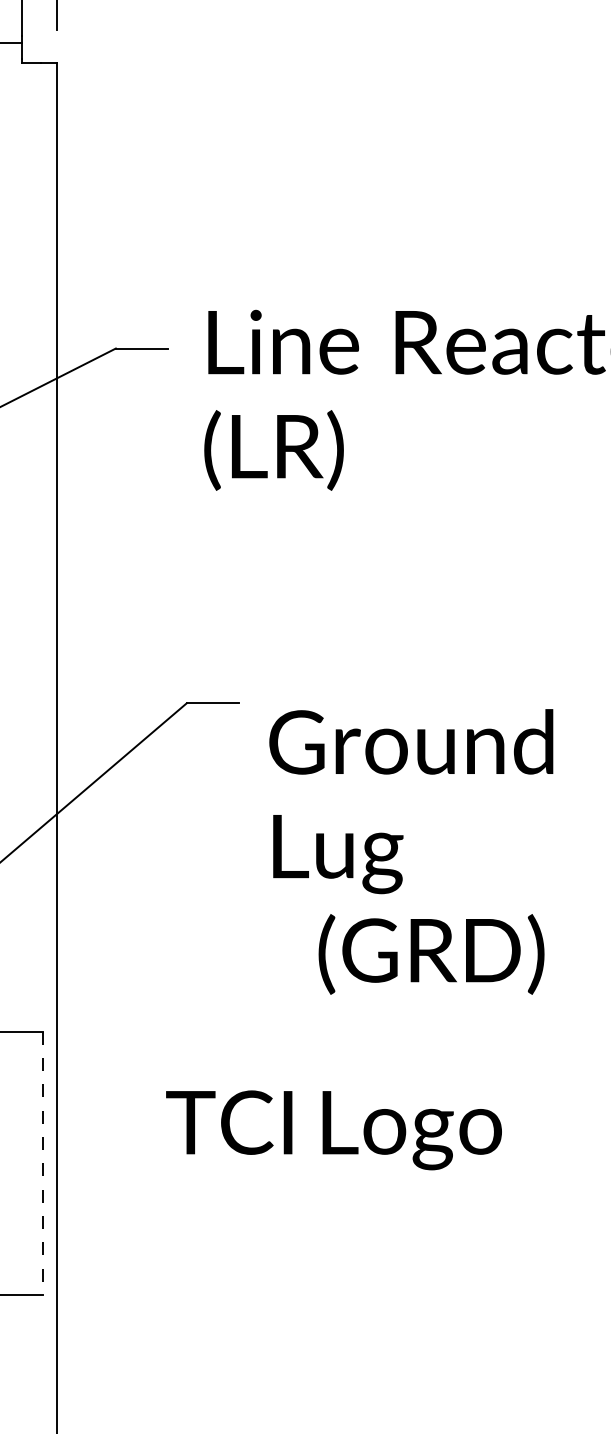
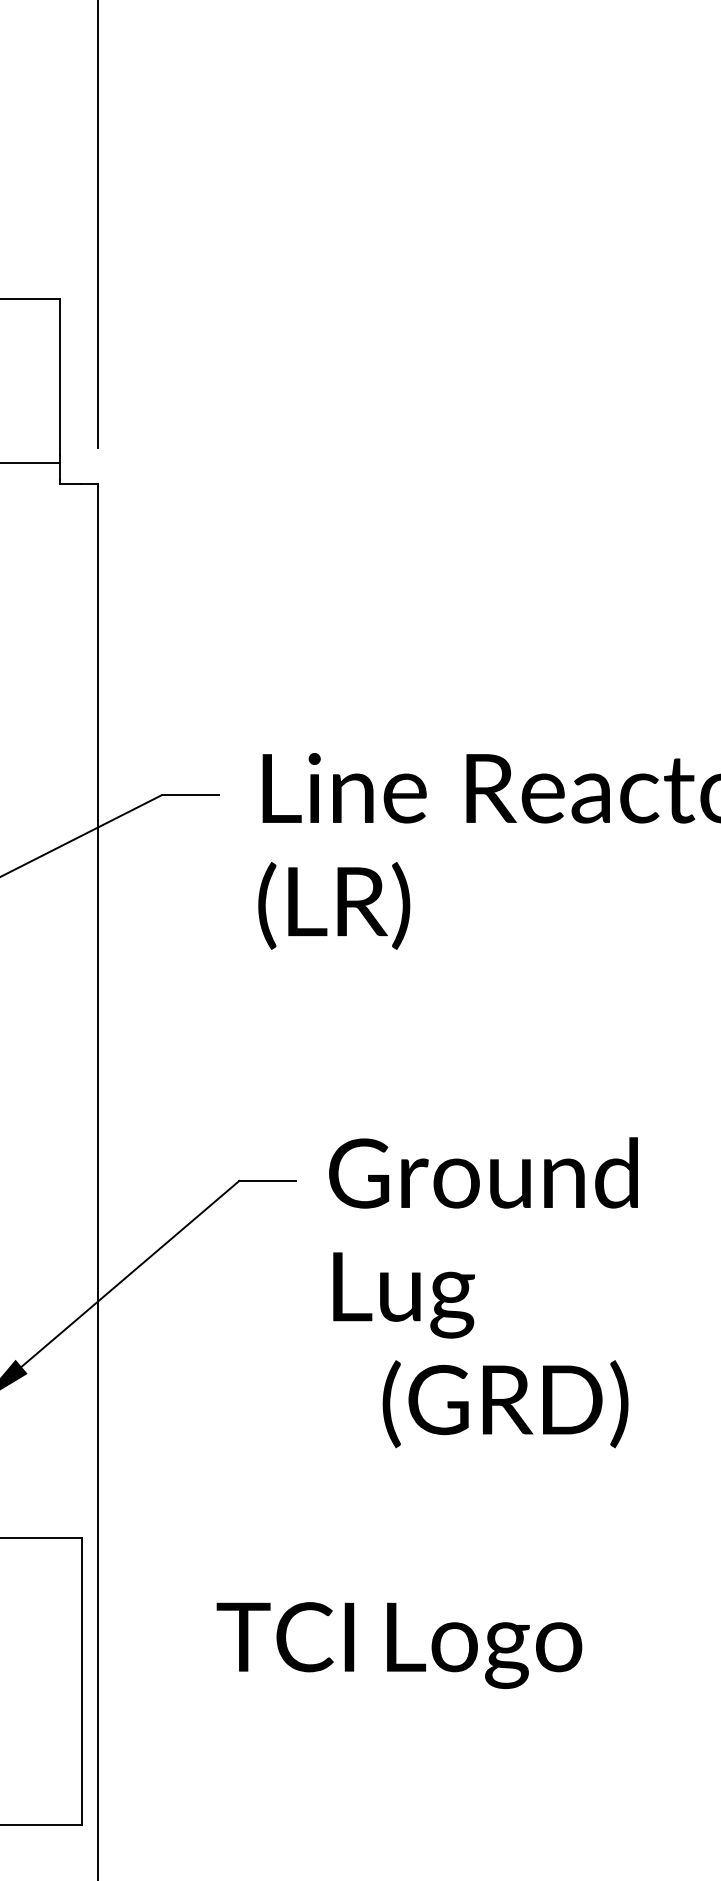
text: (411, 851) -> (483, 1292), moved
line: (42, 1163) -> (82, 1681), dashed -> solid

